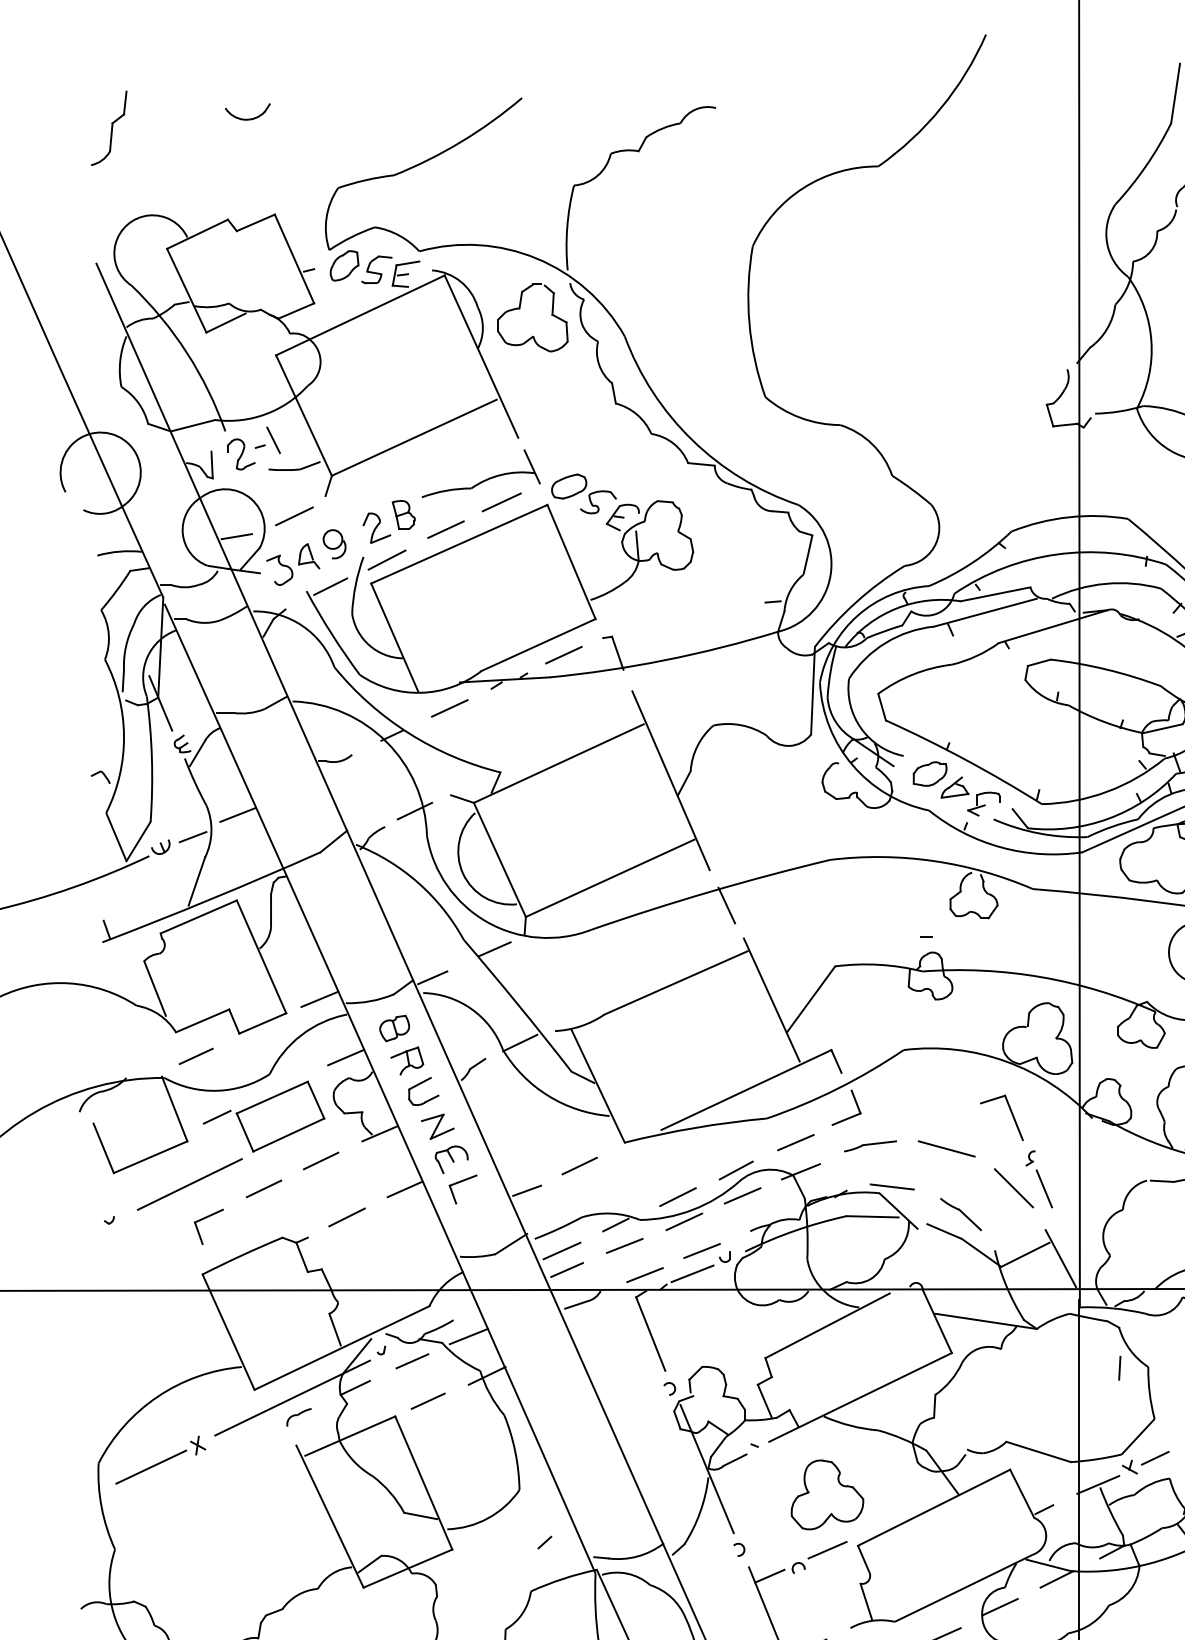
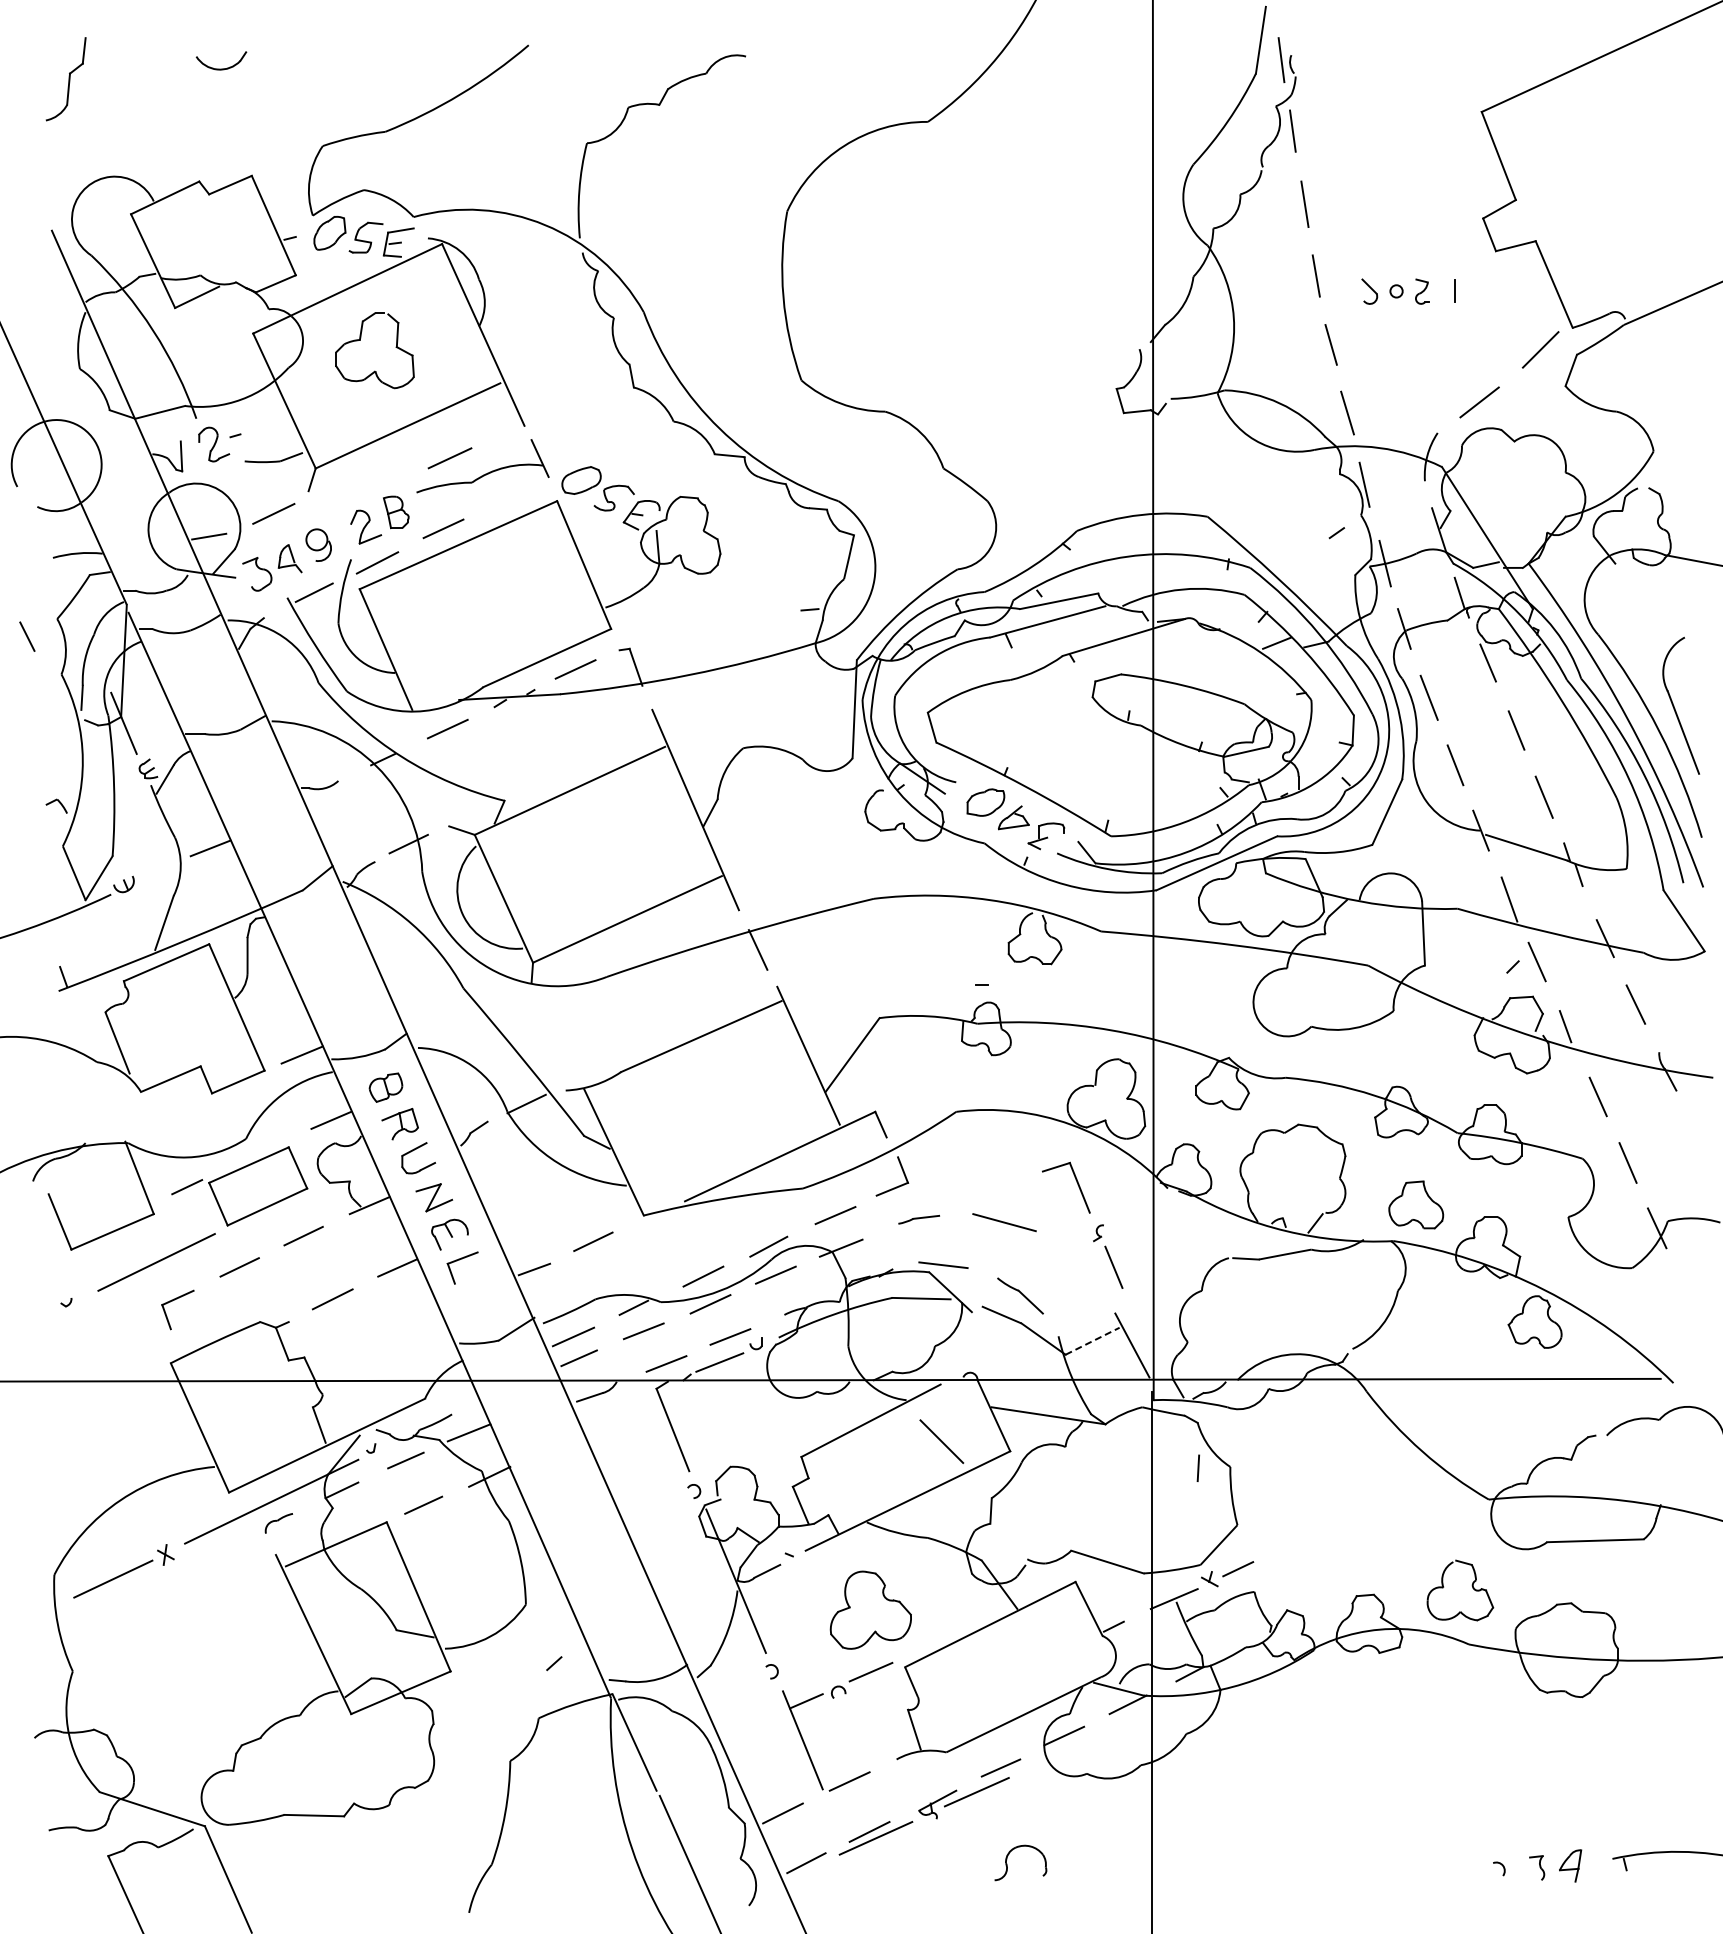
part: (520, 308) -> (360, 340), moved
line: (273, 440) -> (27, 636), moved
line: (501, 502) -> (449, 458), moved
line: (193, 836) -> (160, 872), removed
line: (494, 948) -> (497, 998), removed
line: (432, 977) -> (428, 1030), removed
line: (196, 1056) -> (163, 1118), removed
part: (869, 1146) -> (918, 1219), size x0.7
line: (1013, 1188) -> (941, 1441), moved
line: (1026, 1255) -> (1093, 1341), solid -> dashed

